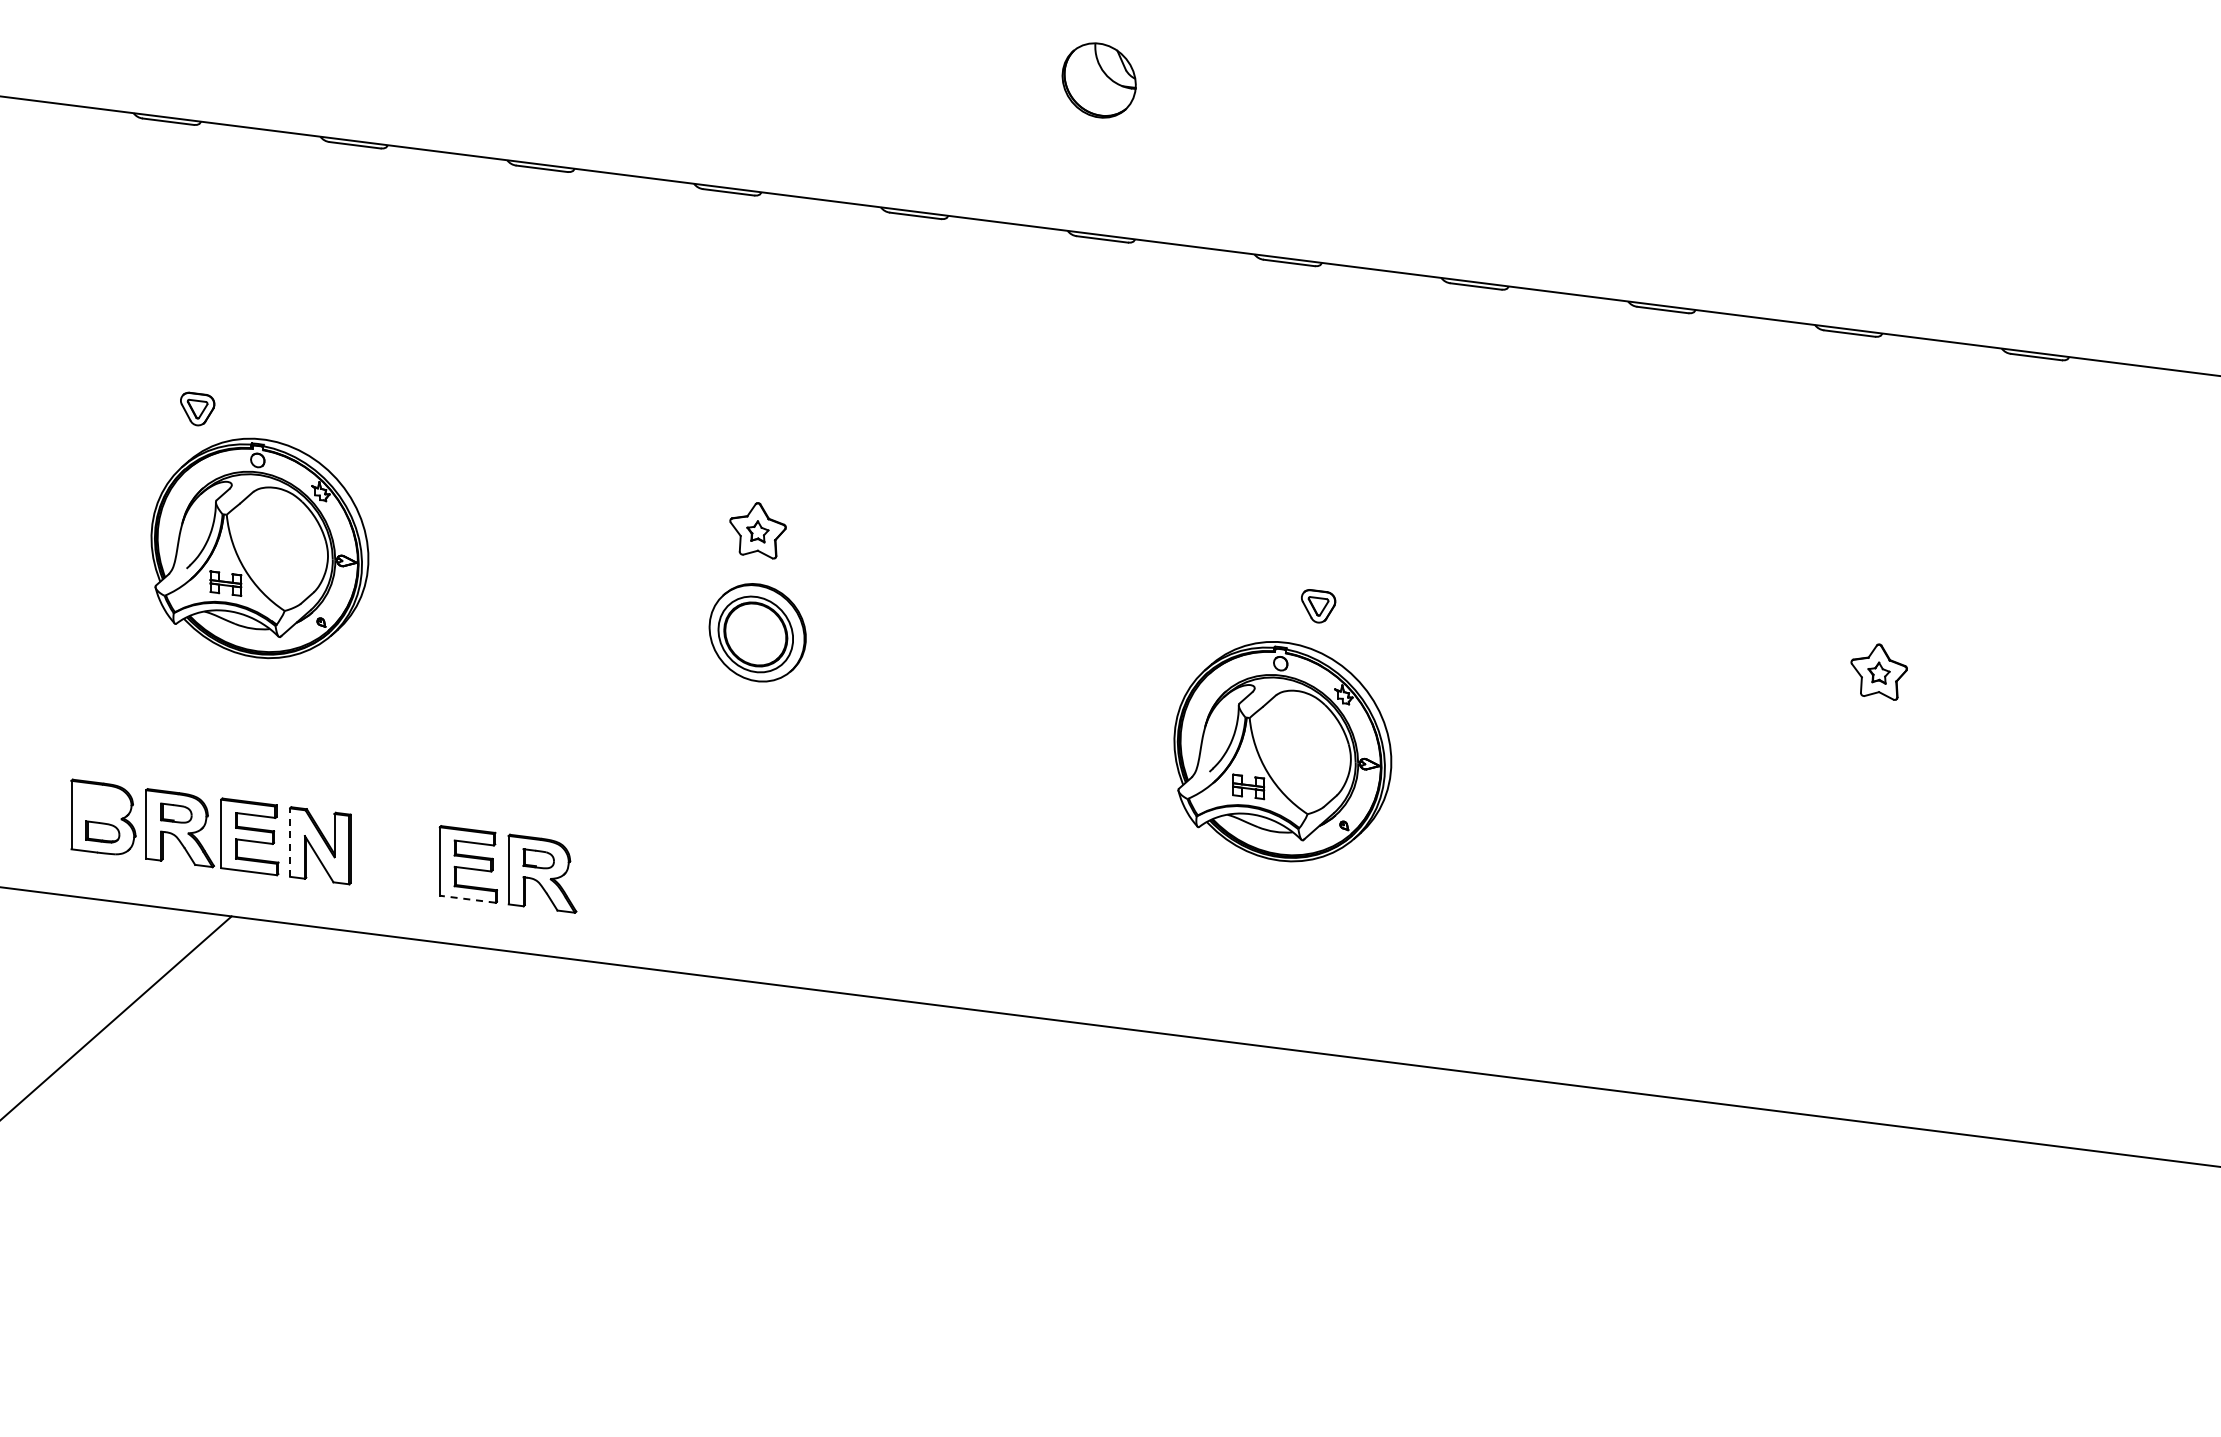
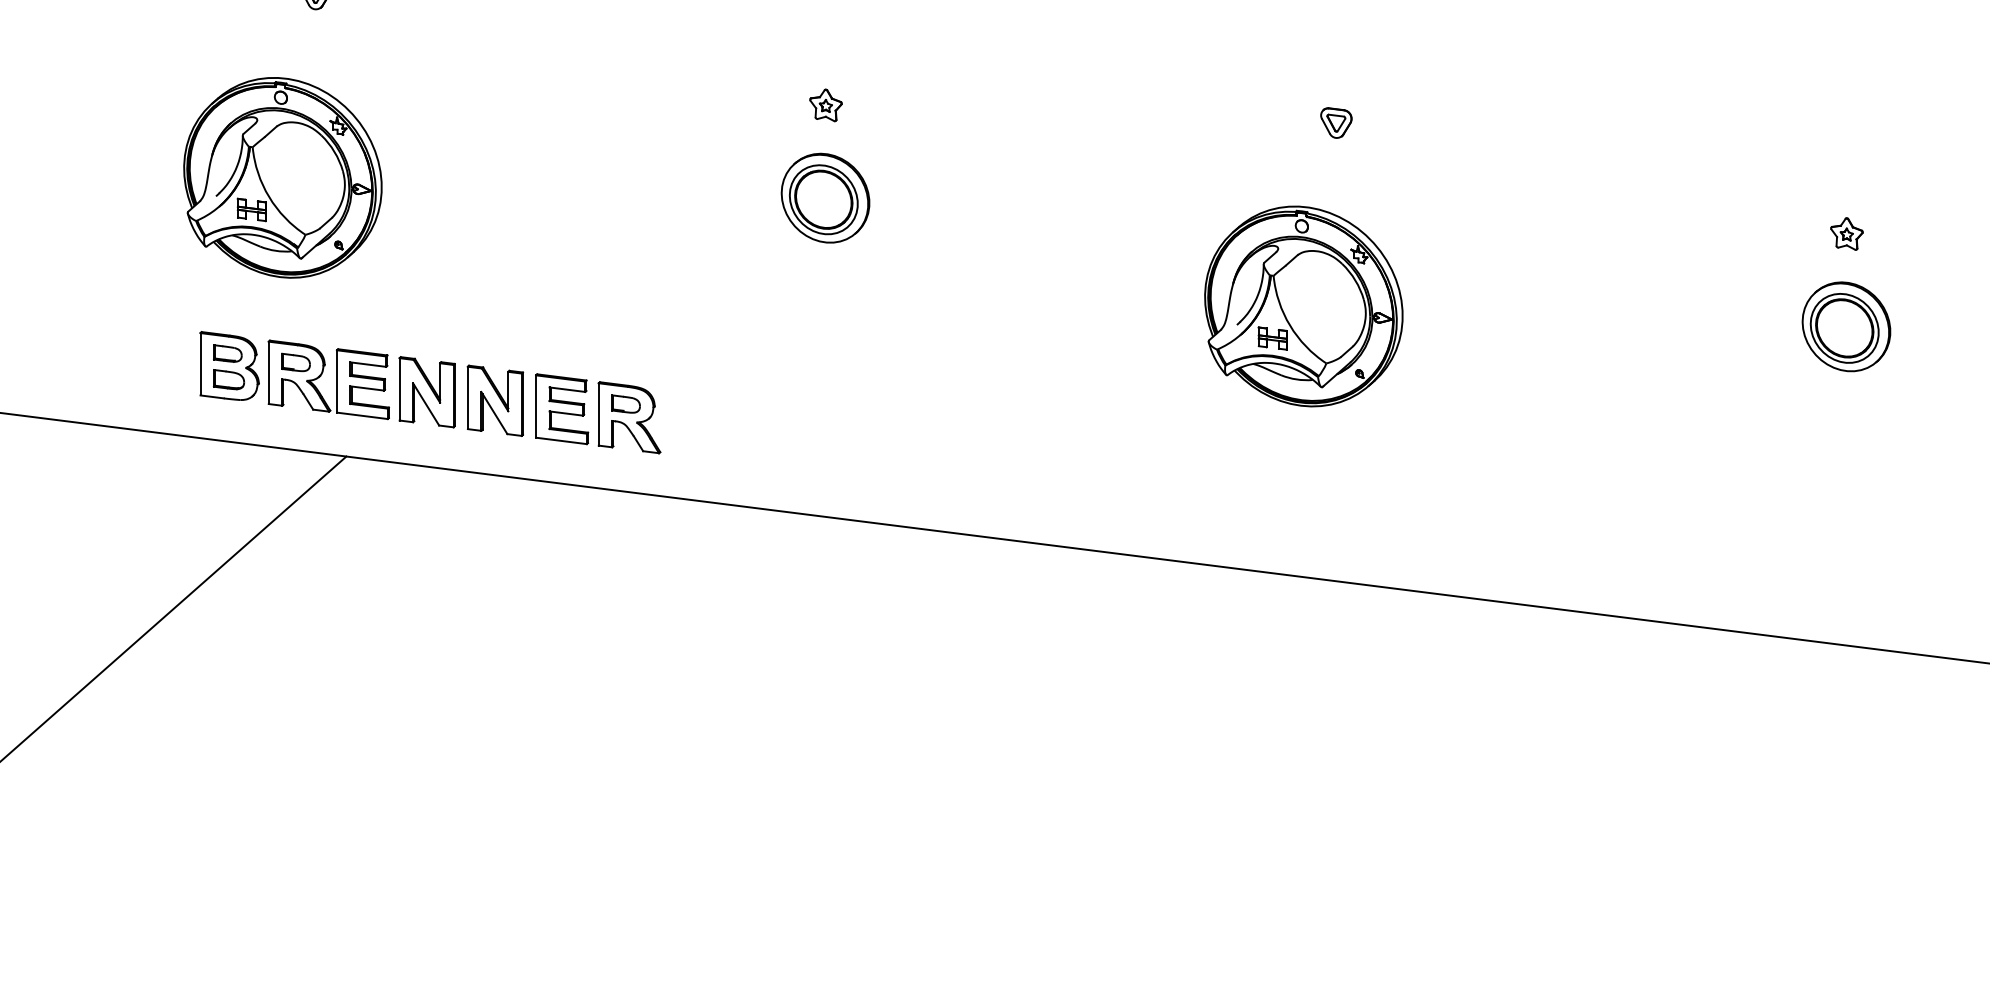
part: (758, 530) -> (826, 105), size x0.62
part: (259, 548) -> (282, 177), moved
part: (1318, 606) -> (1336, 123), moved
part: (1878, 671) -> (1846, 233), size x0.62
part: (1878, 773) -> (1846, 326), added
part: (101, 803) -> (227, 353), added
line: (290, 842) -> (400, 389), dashed -> solid
part: (395, 854) -> (495, 400), added
line: (467, 899) -> (561, 441), dashed -> solid

